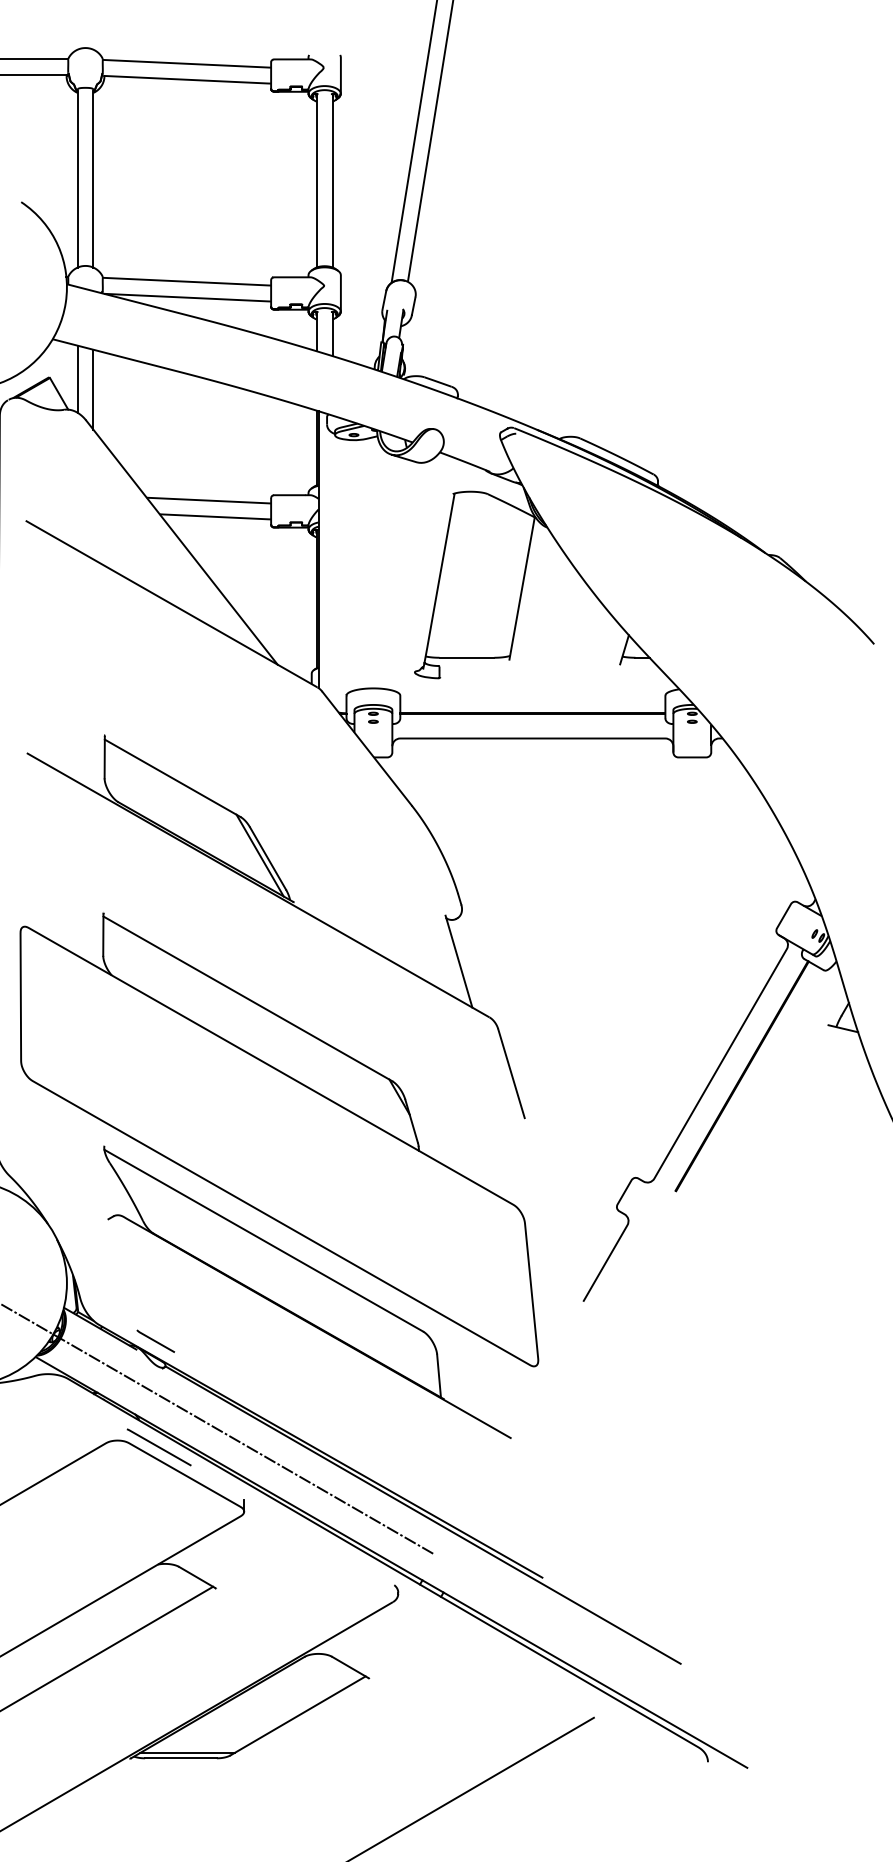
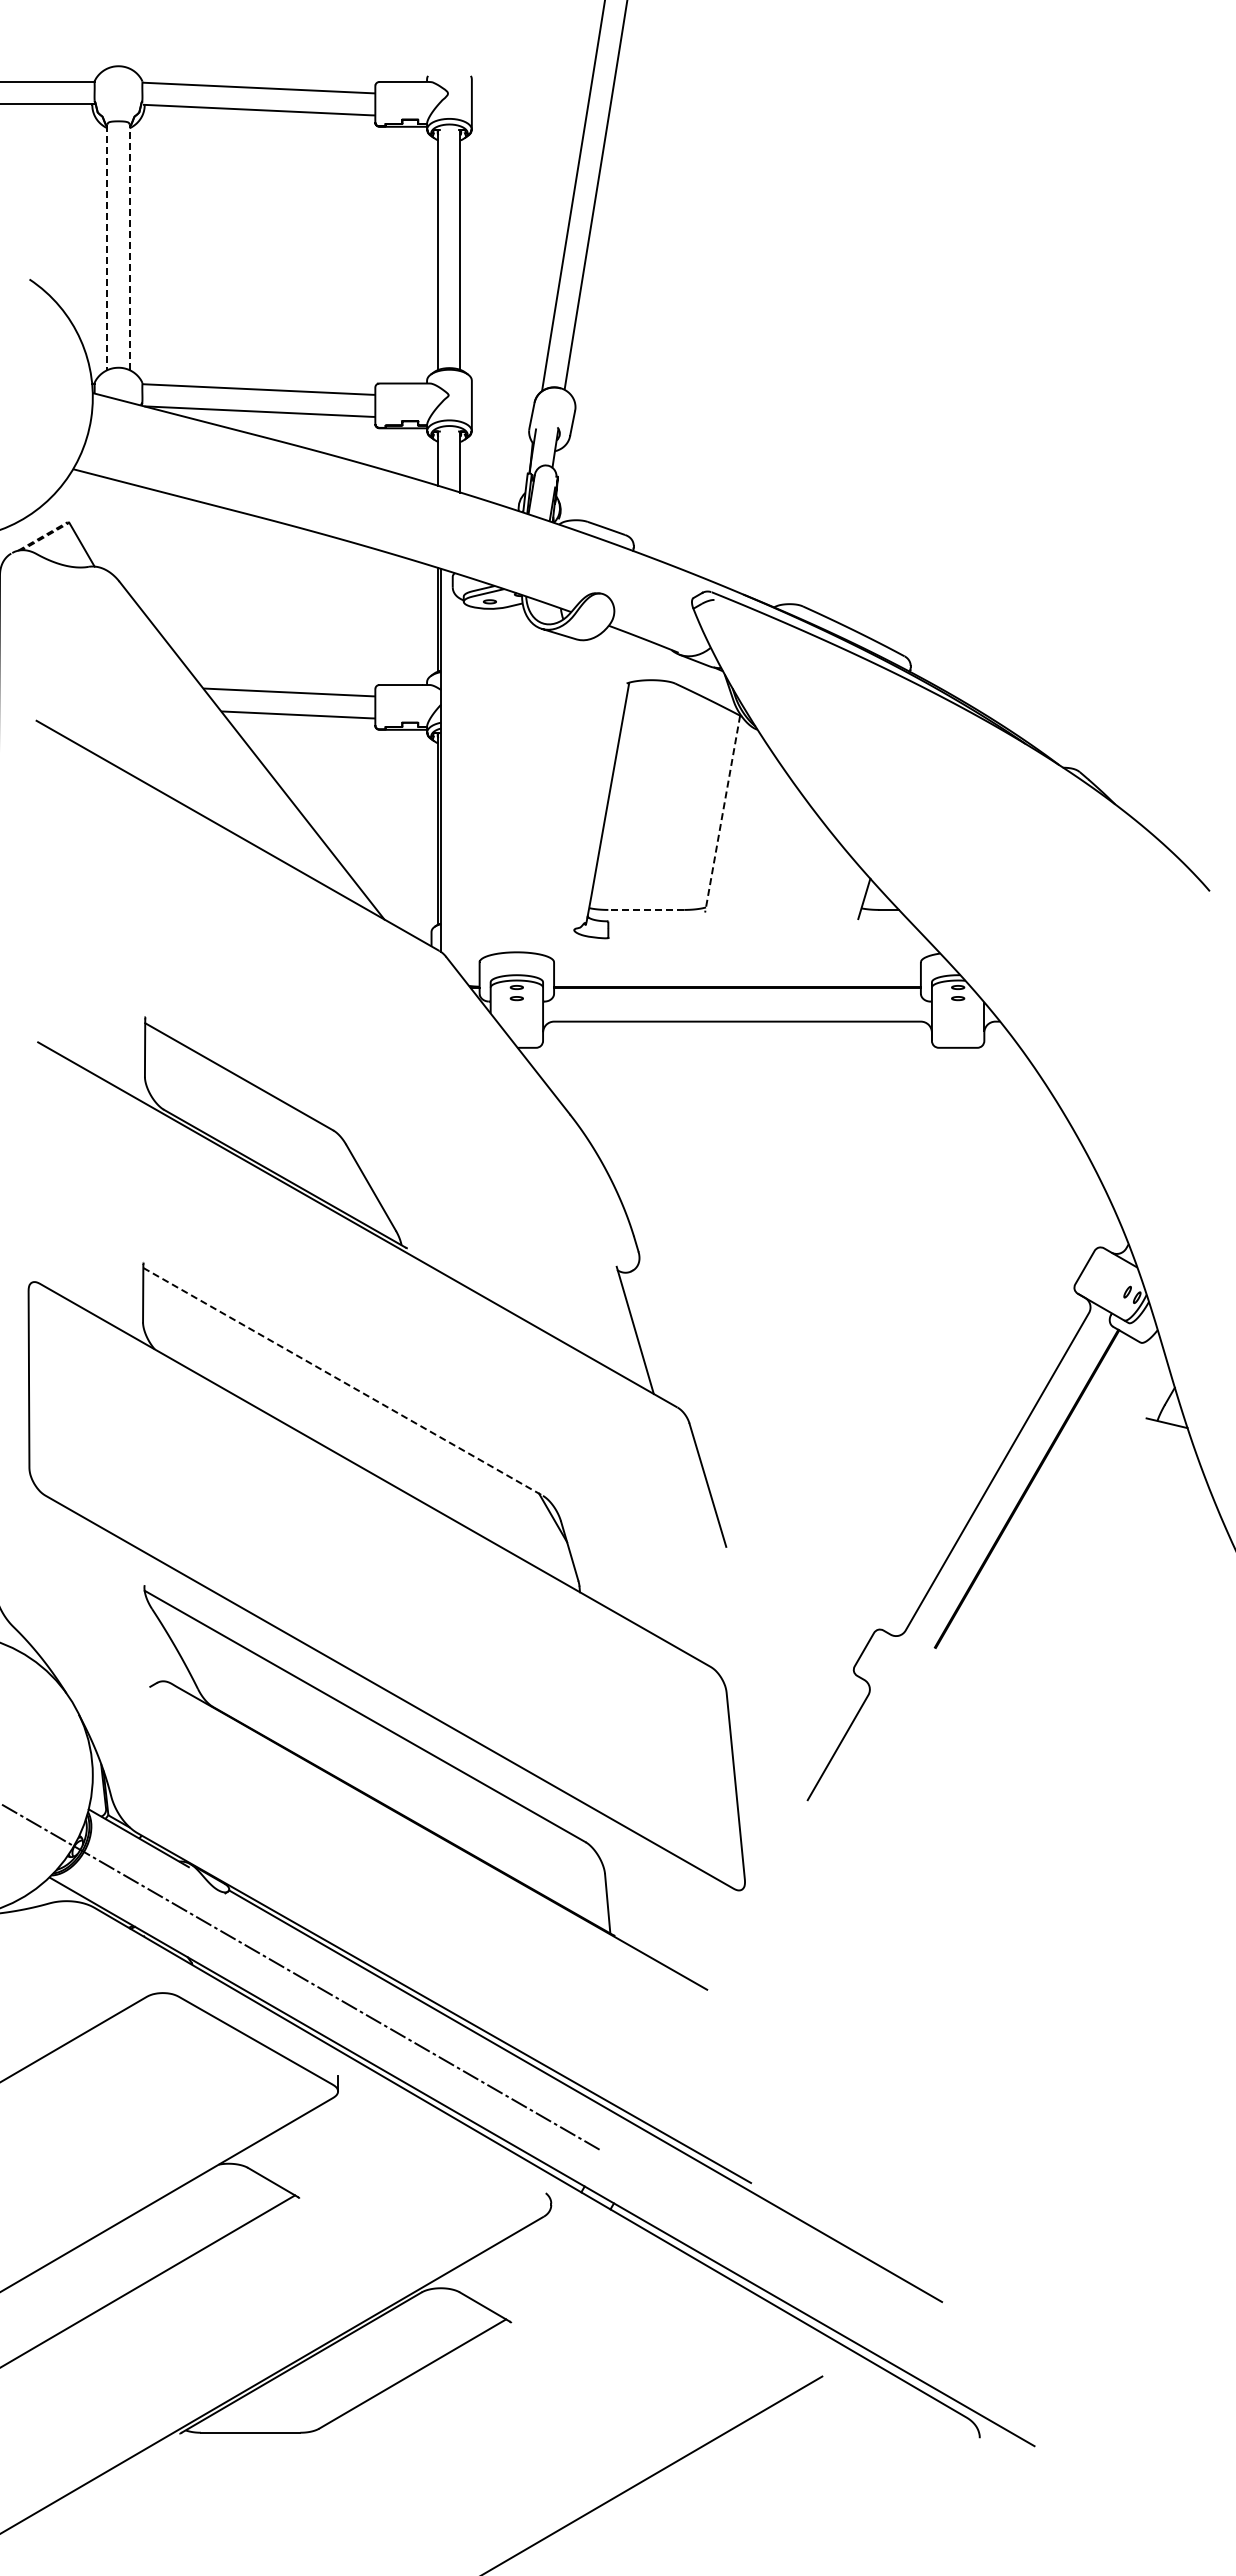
line: (77, 179) -> (107, 248), solid -> dashed
line: (93, 179) -> (129, 247), solid -> dashed
line: (48, 377) -> (67, 522), solid -> dashed
line: (77, 379) -> (107, 524), removed
line: (93, 389) -> (129, 538), removed
line: (522, 588) -> (722, 814), solid -> dashed
line: (467, 657) -> (646, 909), solid -> dashed
line: (259, 855) -> (359, 1183), removed
line: (248, 999) -> (343, 1382), solid -> dashed
line: (155, 1341) -> (215, 1855), removed
line: (159, 1447) -> (220, 2002), removed
line: (187, 1753) -> (259, 2425), removed

